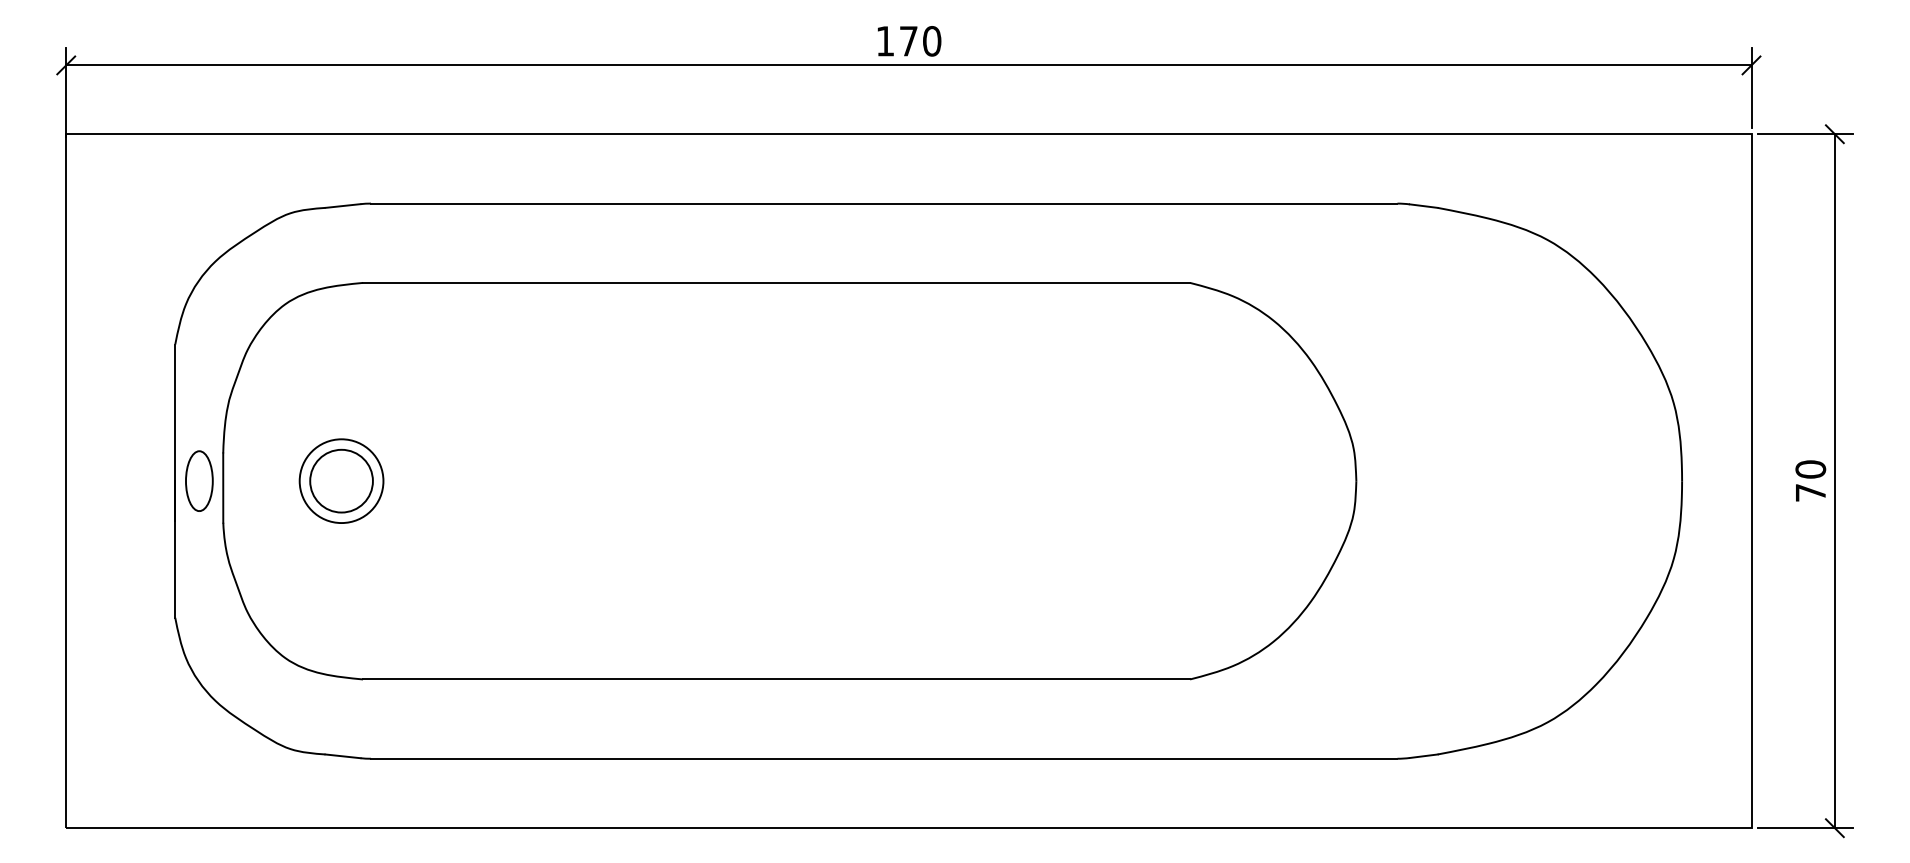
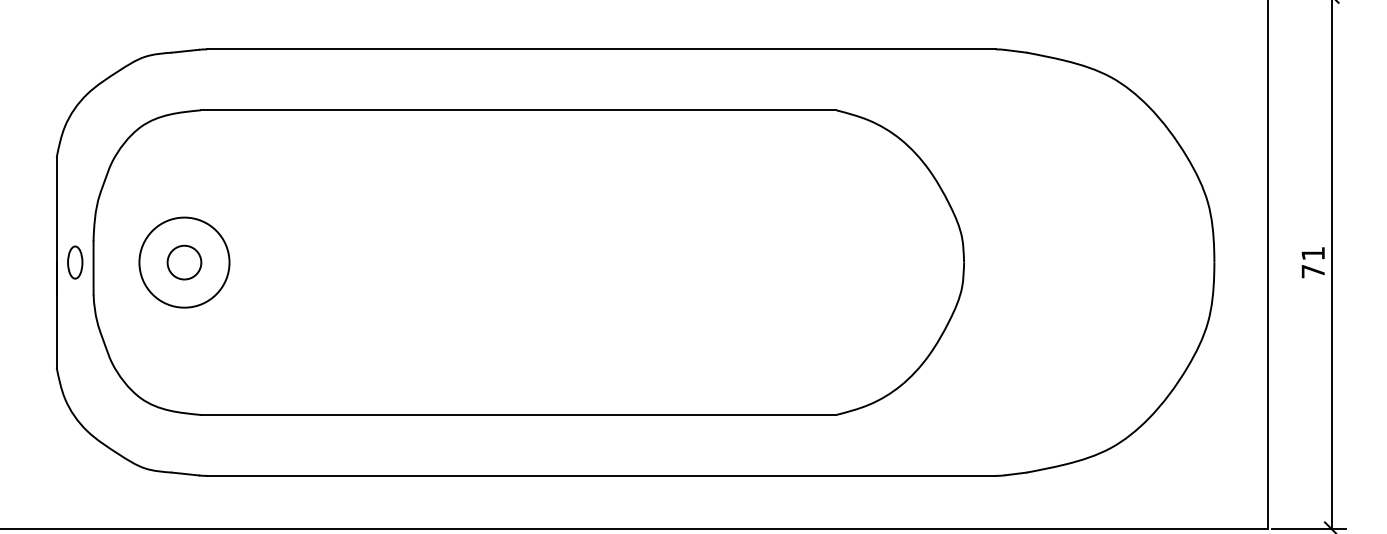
text: (1810, 469) -> (1313, 253), 70 -> 71
part: (199, 480) -> (75, 262), size x0.7
circle: (341, 480) -> (184, 262), size x0.7
circle: (341, 481) -> (184, 262), size x1.4

